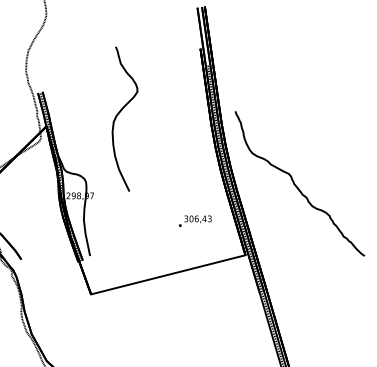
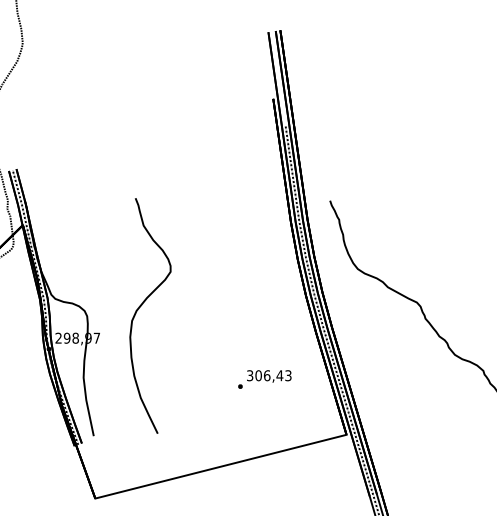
curve: (118, 115) -> (139, 309), moved

